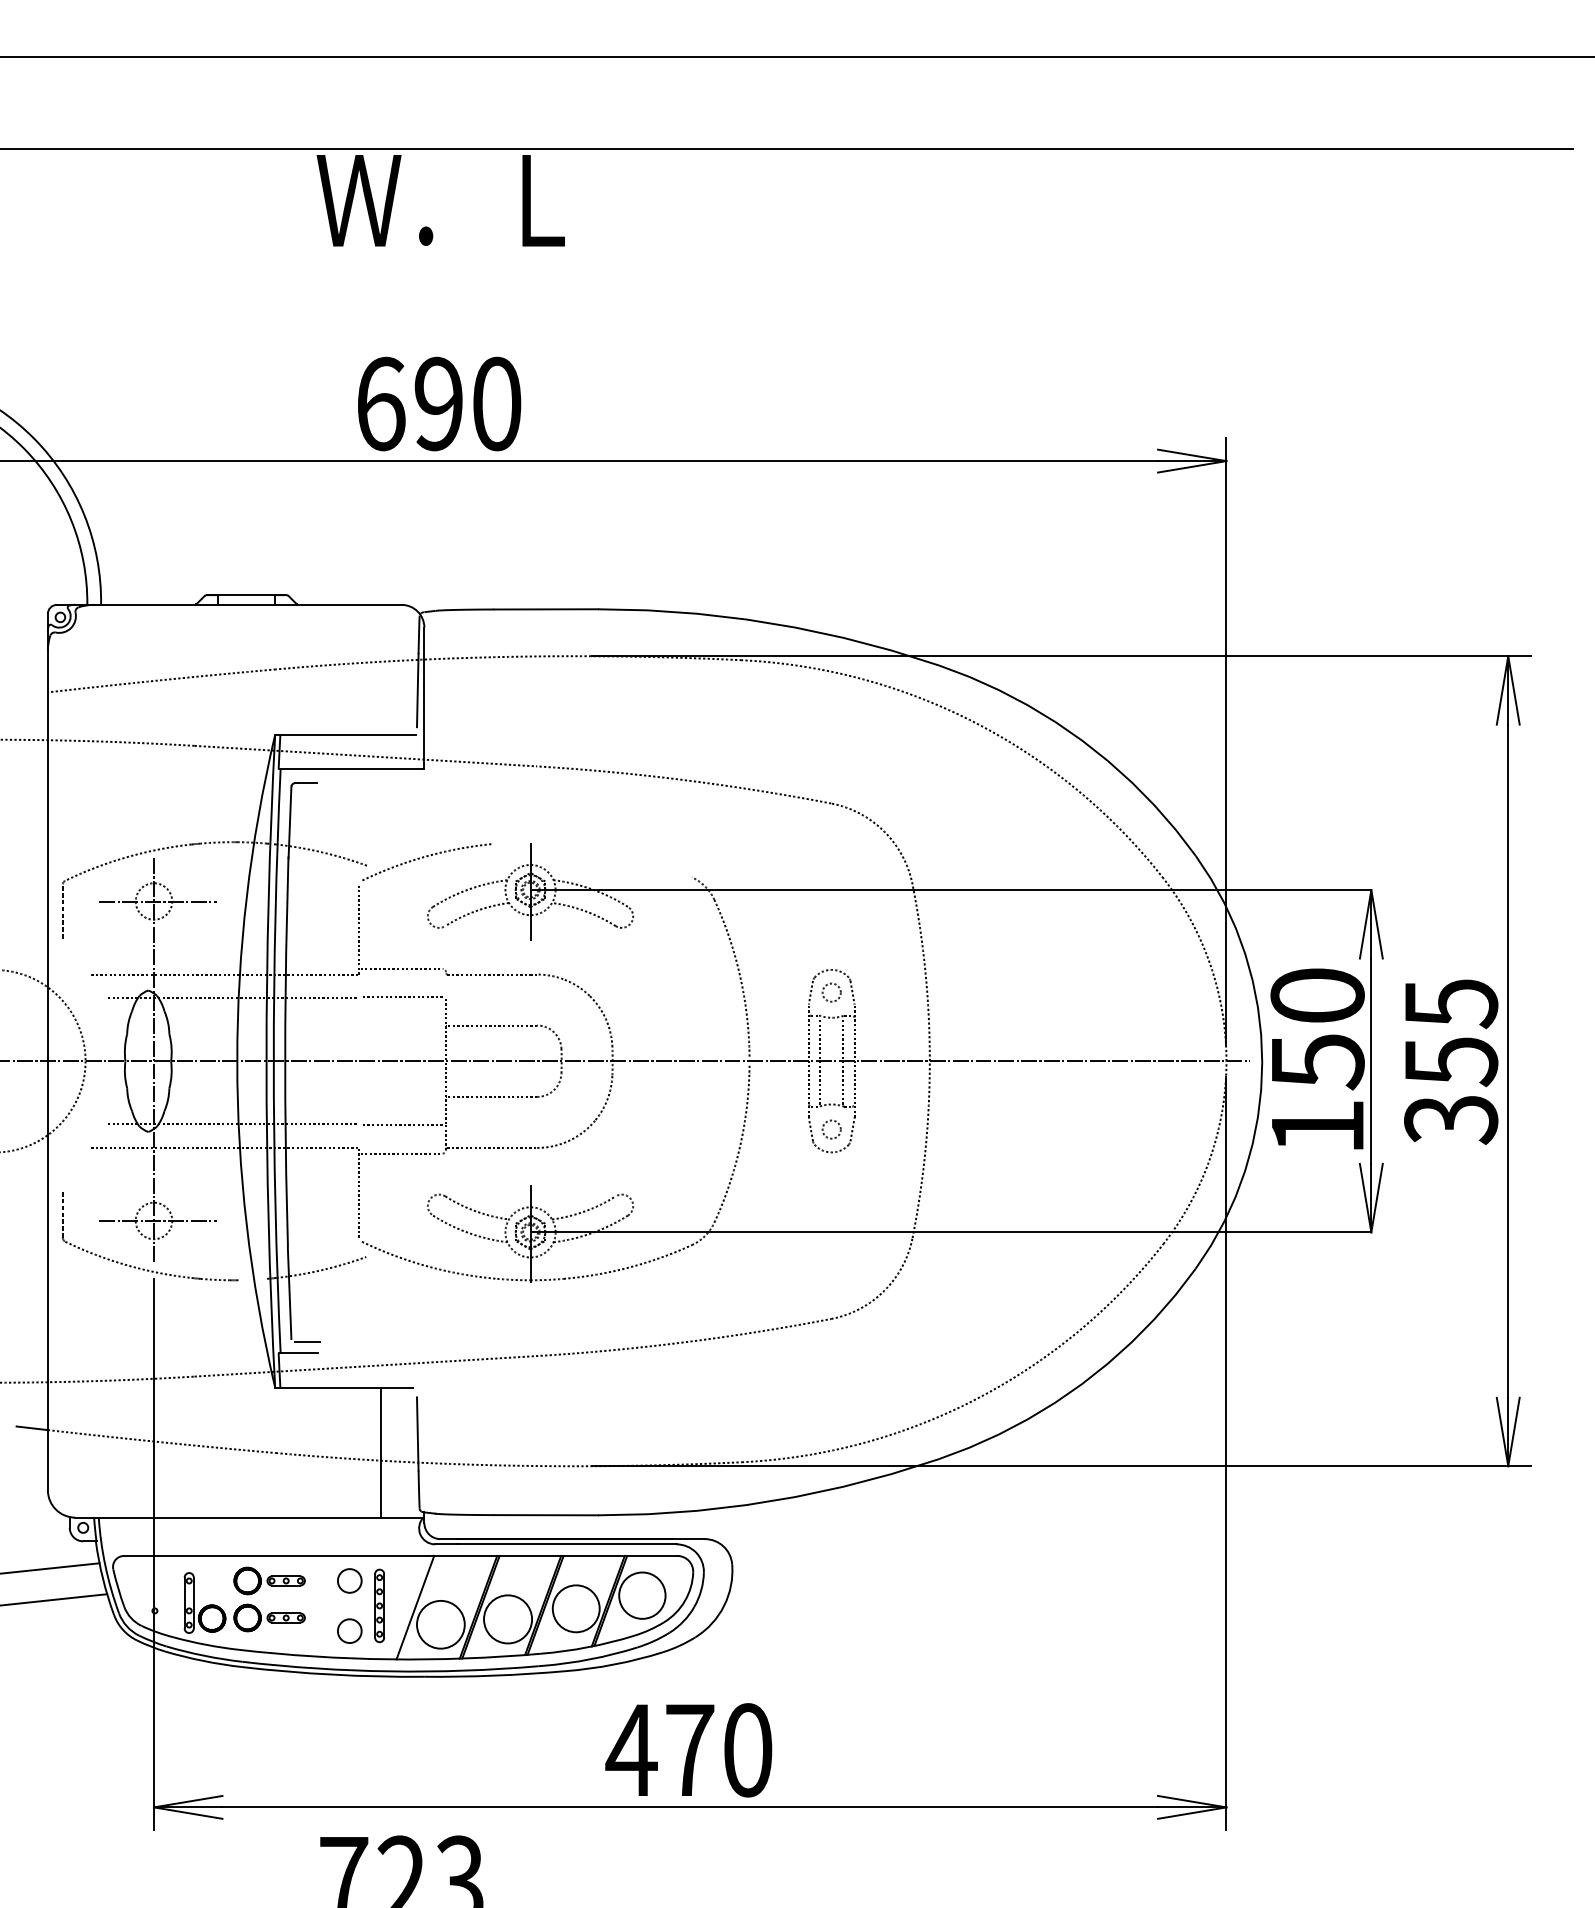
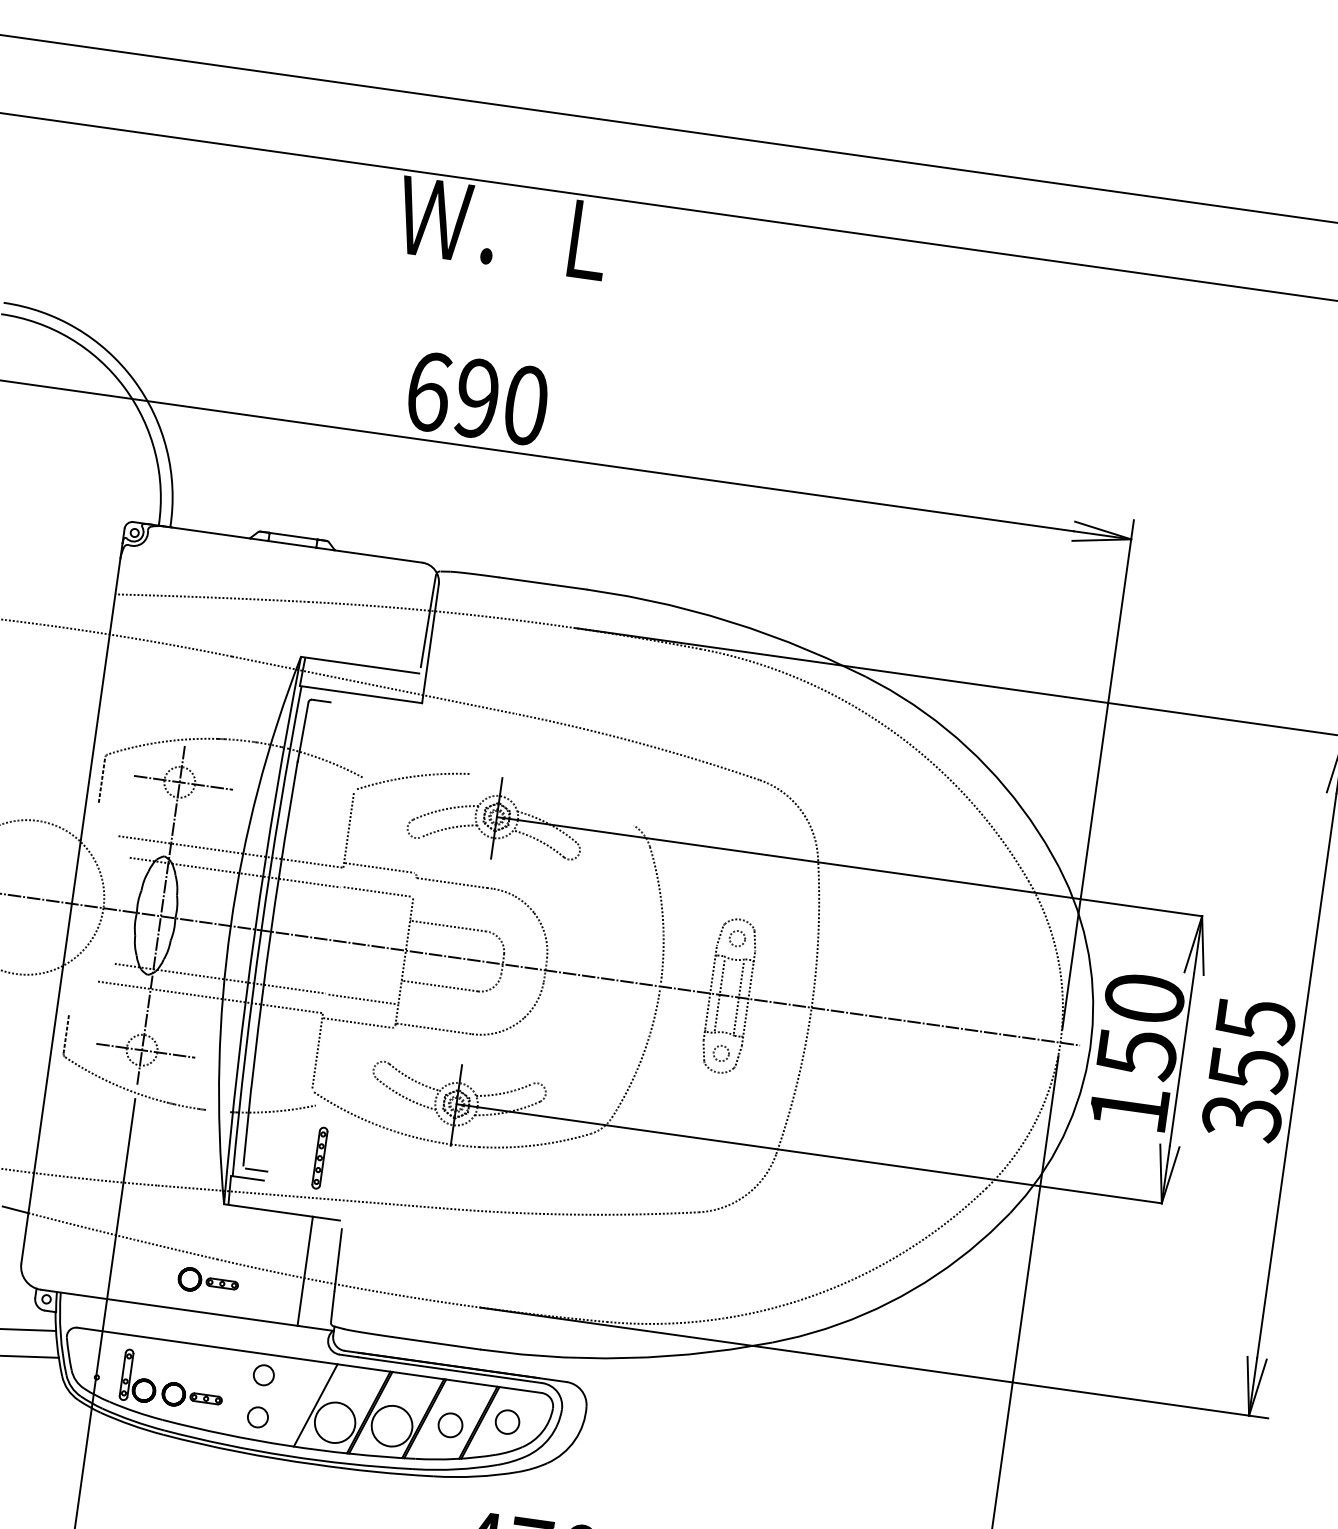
part: (269, 1580) -> (208, 1281), moved
circle: (642, 1595) -> (507, 1421), size x0.6
part: (379, 1605) -> (319, 1157), moved
circle: (575, 1608) -> (449, 1424), size x0.6

